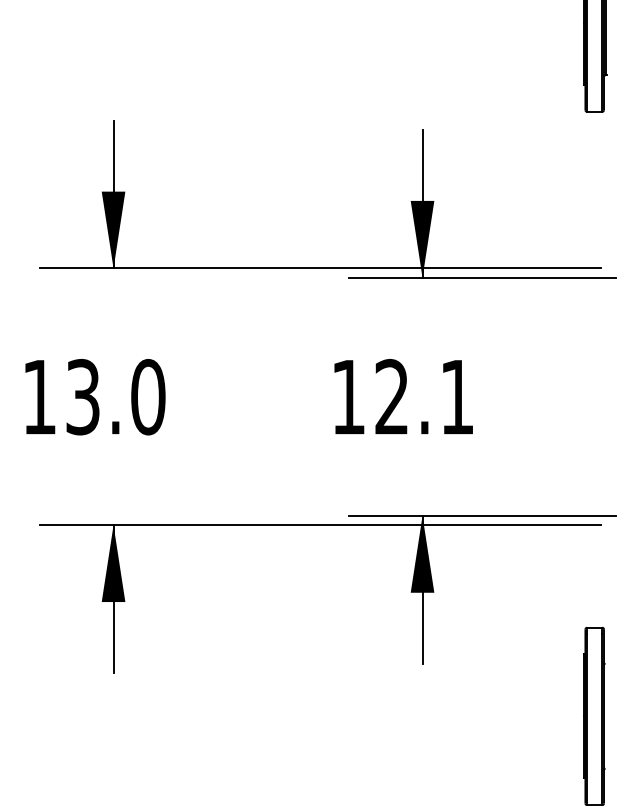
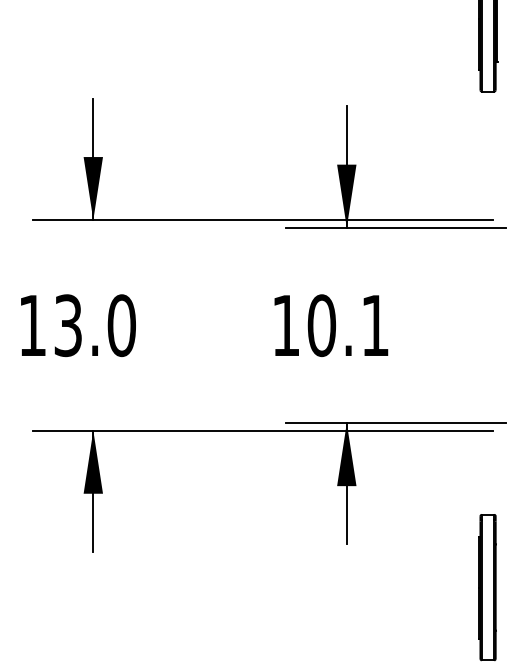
text: (392, 397) -> (322, 325), 12.1 -> 10.1

